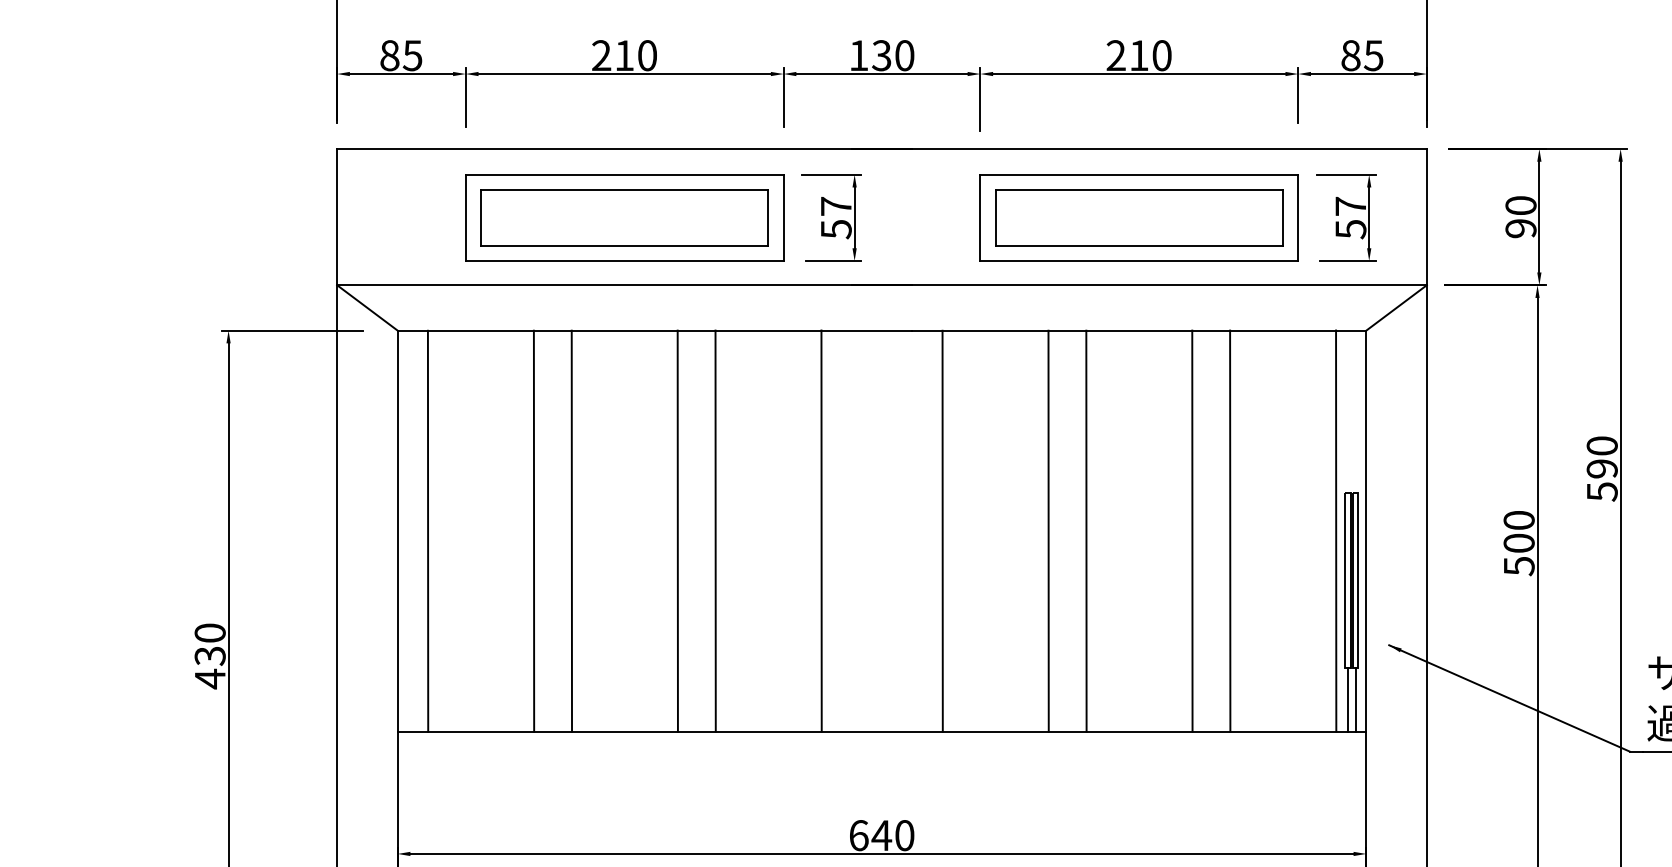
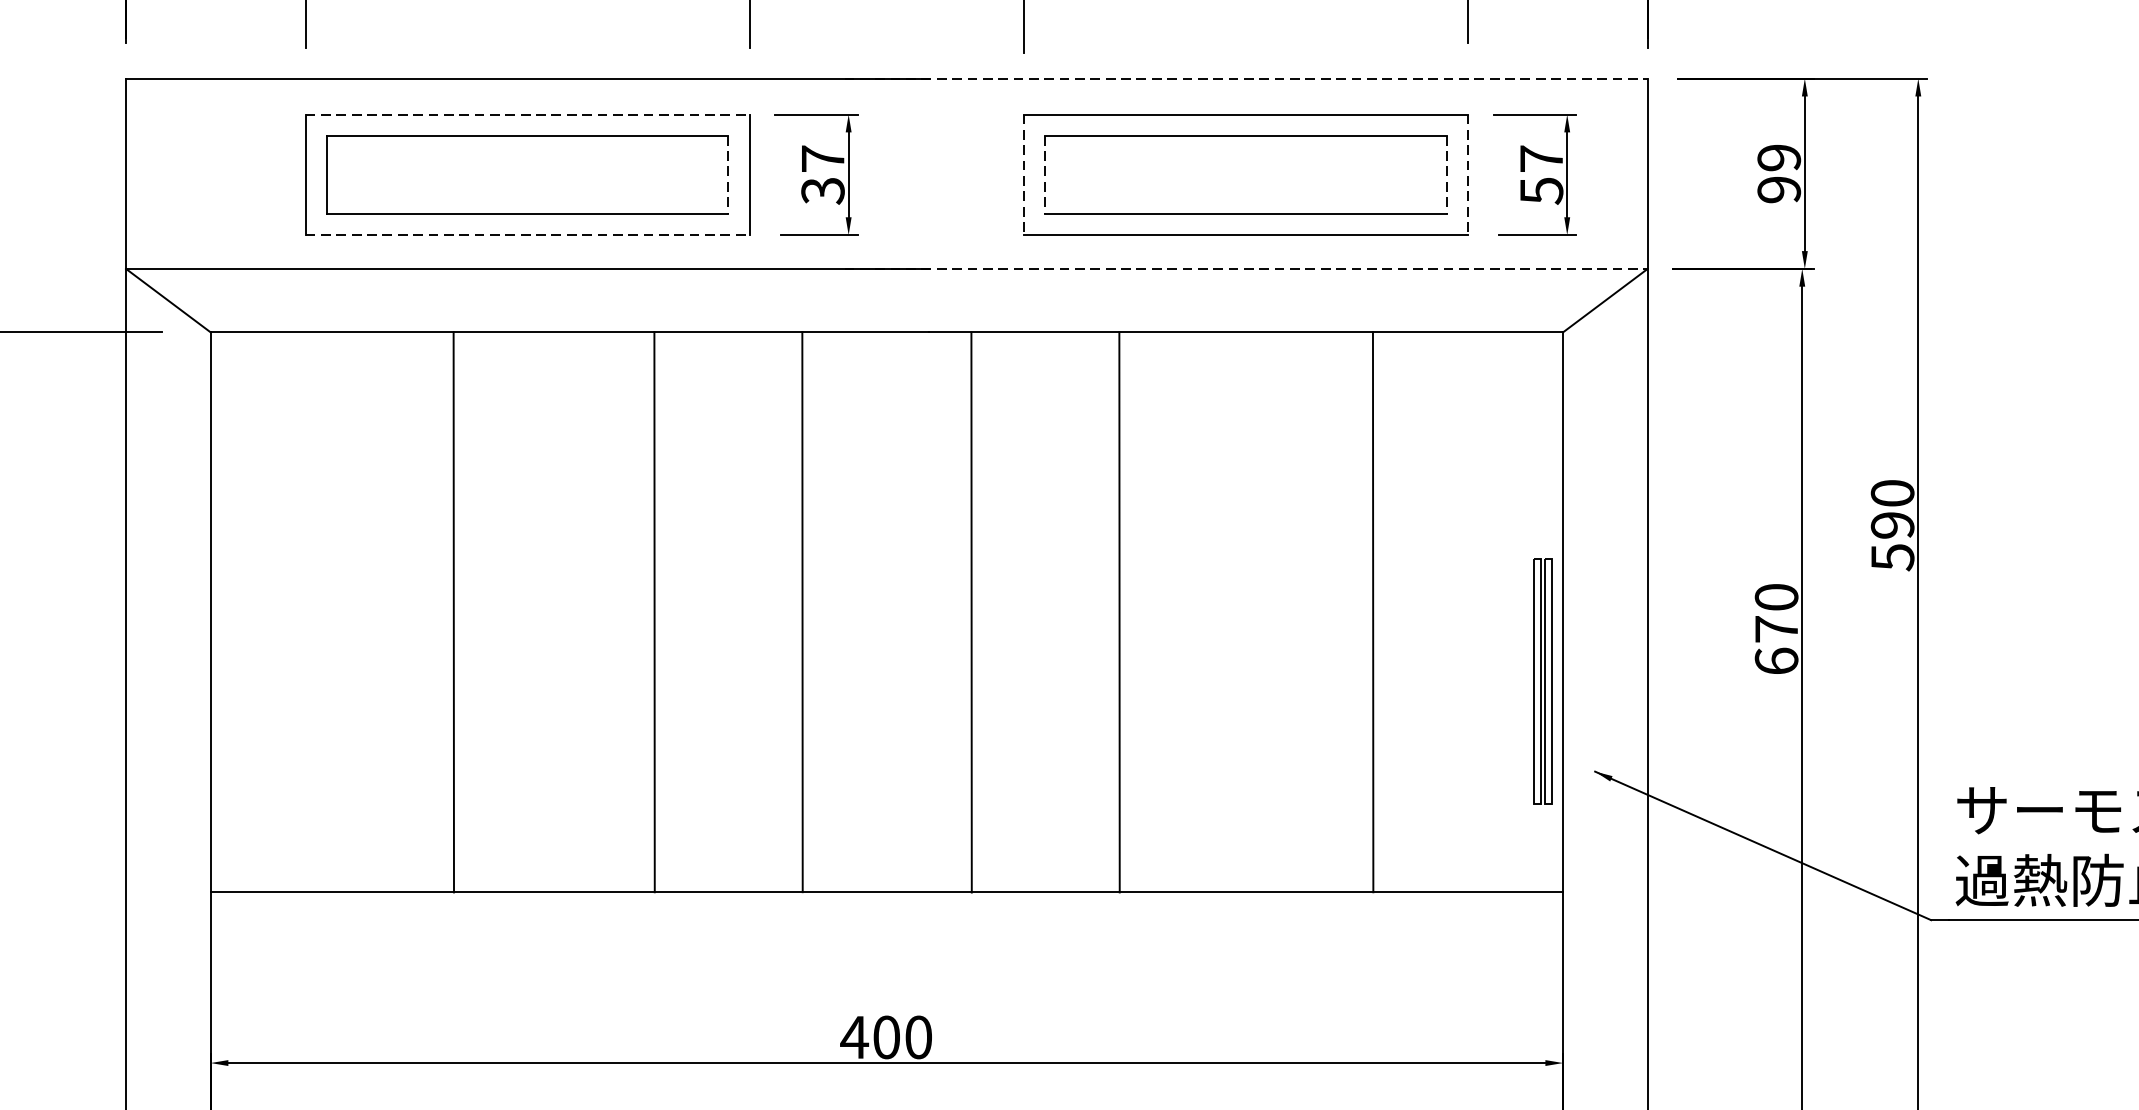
line: (1139, 149) -> (1246, 79), solid -> dashed
line: (624, 174) -> (527, 114), solid -> dashed
text: (1520, 205) -> (1778, 157), 90 -> 99
line: (768, 217) -> (728, 174), solid -> dashed
line: (995, 217) -> (1045, 174), solid -> dashed
line: (1283, 217) -> (1447, 174), solid -> dashed
line: (980, 218) -> (1024, 175), solid -> dashed
line: (1298, 218) -> (1468, 175), solid -> dashed
text: (835, 229) -> (821, 191), 57 -> 37
line: (624, 261) -> (527, 235), solid -> dashed
line: (1139, 285) -> (1246, 269), solid -> dashed
line: (427, 530) -> (252, 611), removed
line: (533, 530) -> (400, 611), removed
line: (677, 530) -> (601, 611), removed
line: (1086, 530) -> (1172, 611), removed
line: (1192, 530) -> (1320, 611), removed
line: (1336, 530) -> (1521, 611), removed
text: (1518, 554) -> (1775, 644), 500 -> 670
line: (1348, 699) -> (1538, 847), removed
line: (1355, 699) -> (1548, 847), removed
text: (870, 835) -> (870, 1037), 640 -> 400

